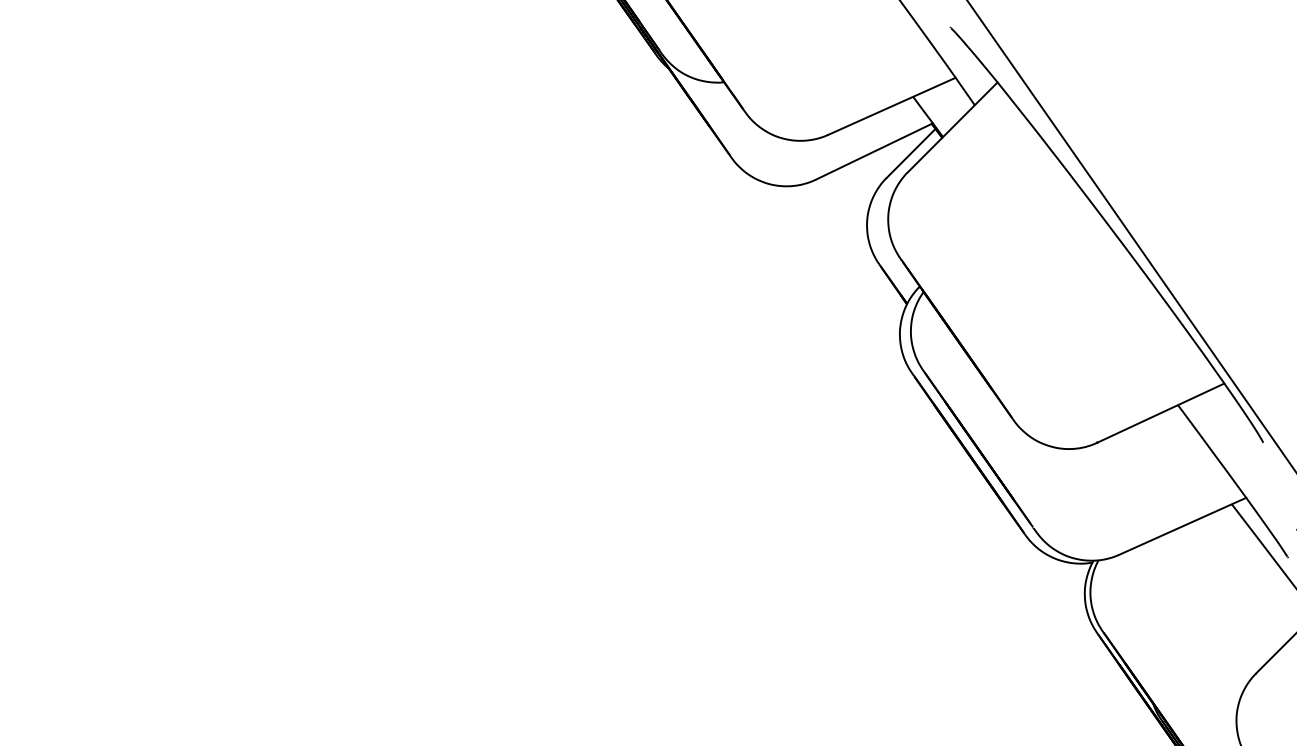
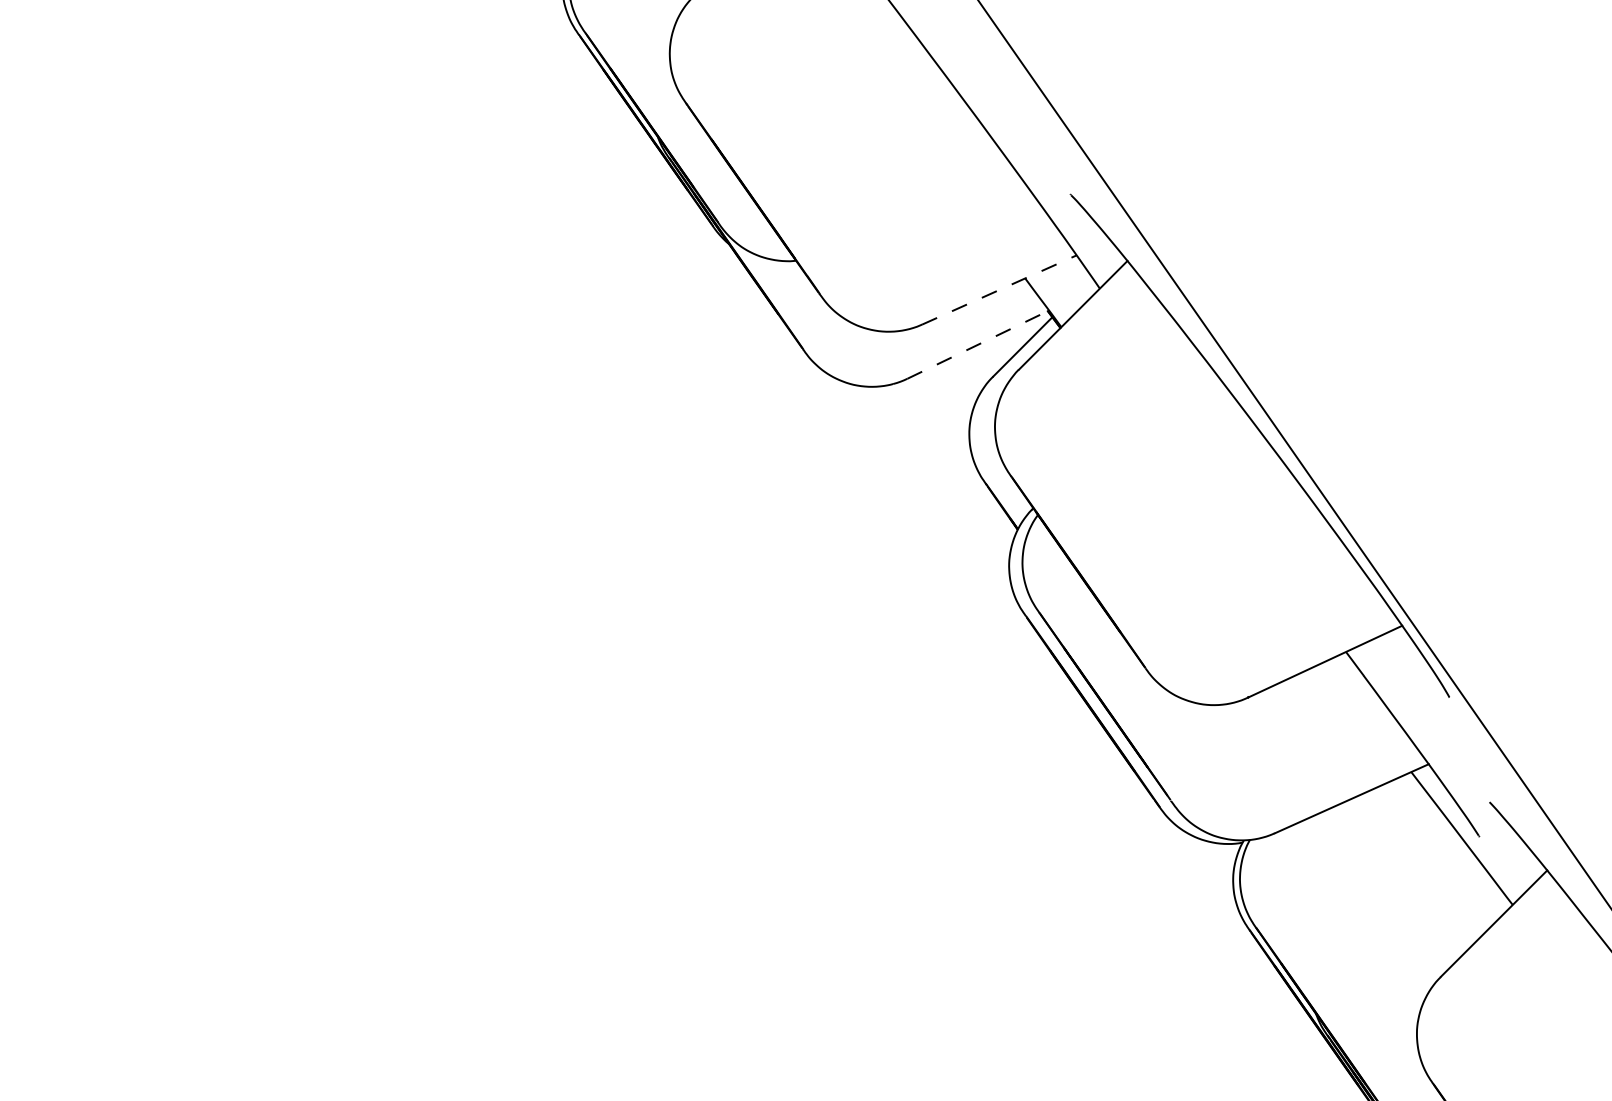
line: (891, 106) -> (999, 290), solid -> dashed
line: (874, 151) -> (978, 344), solid -> dashed

